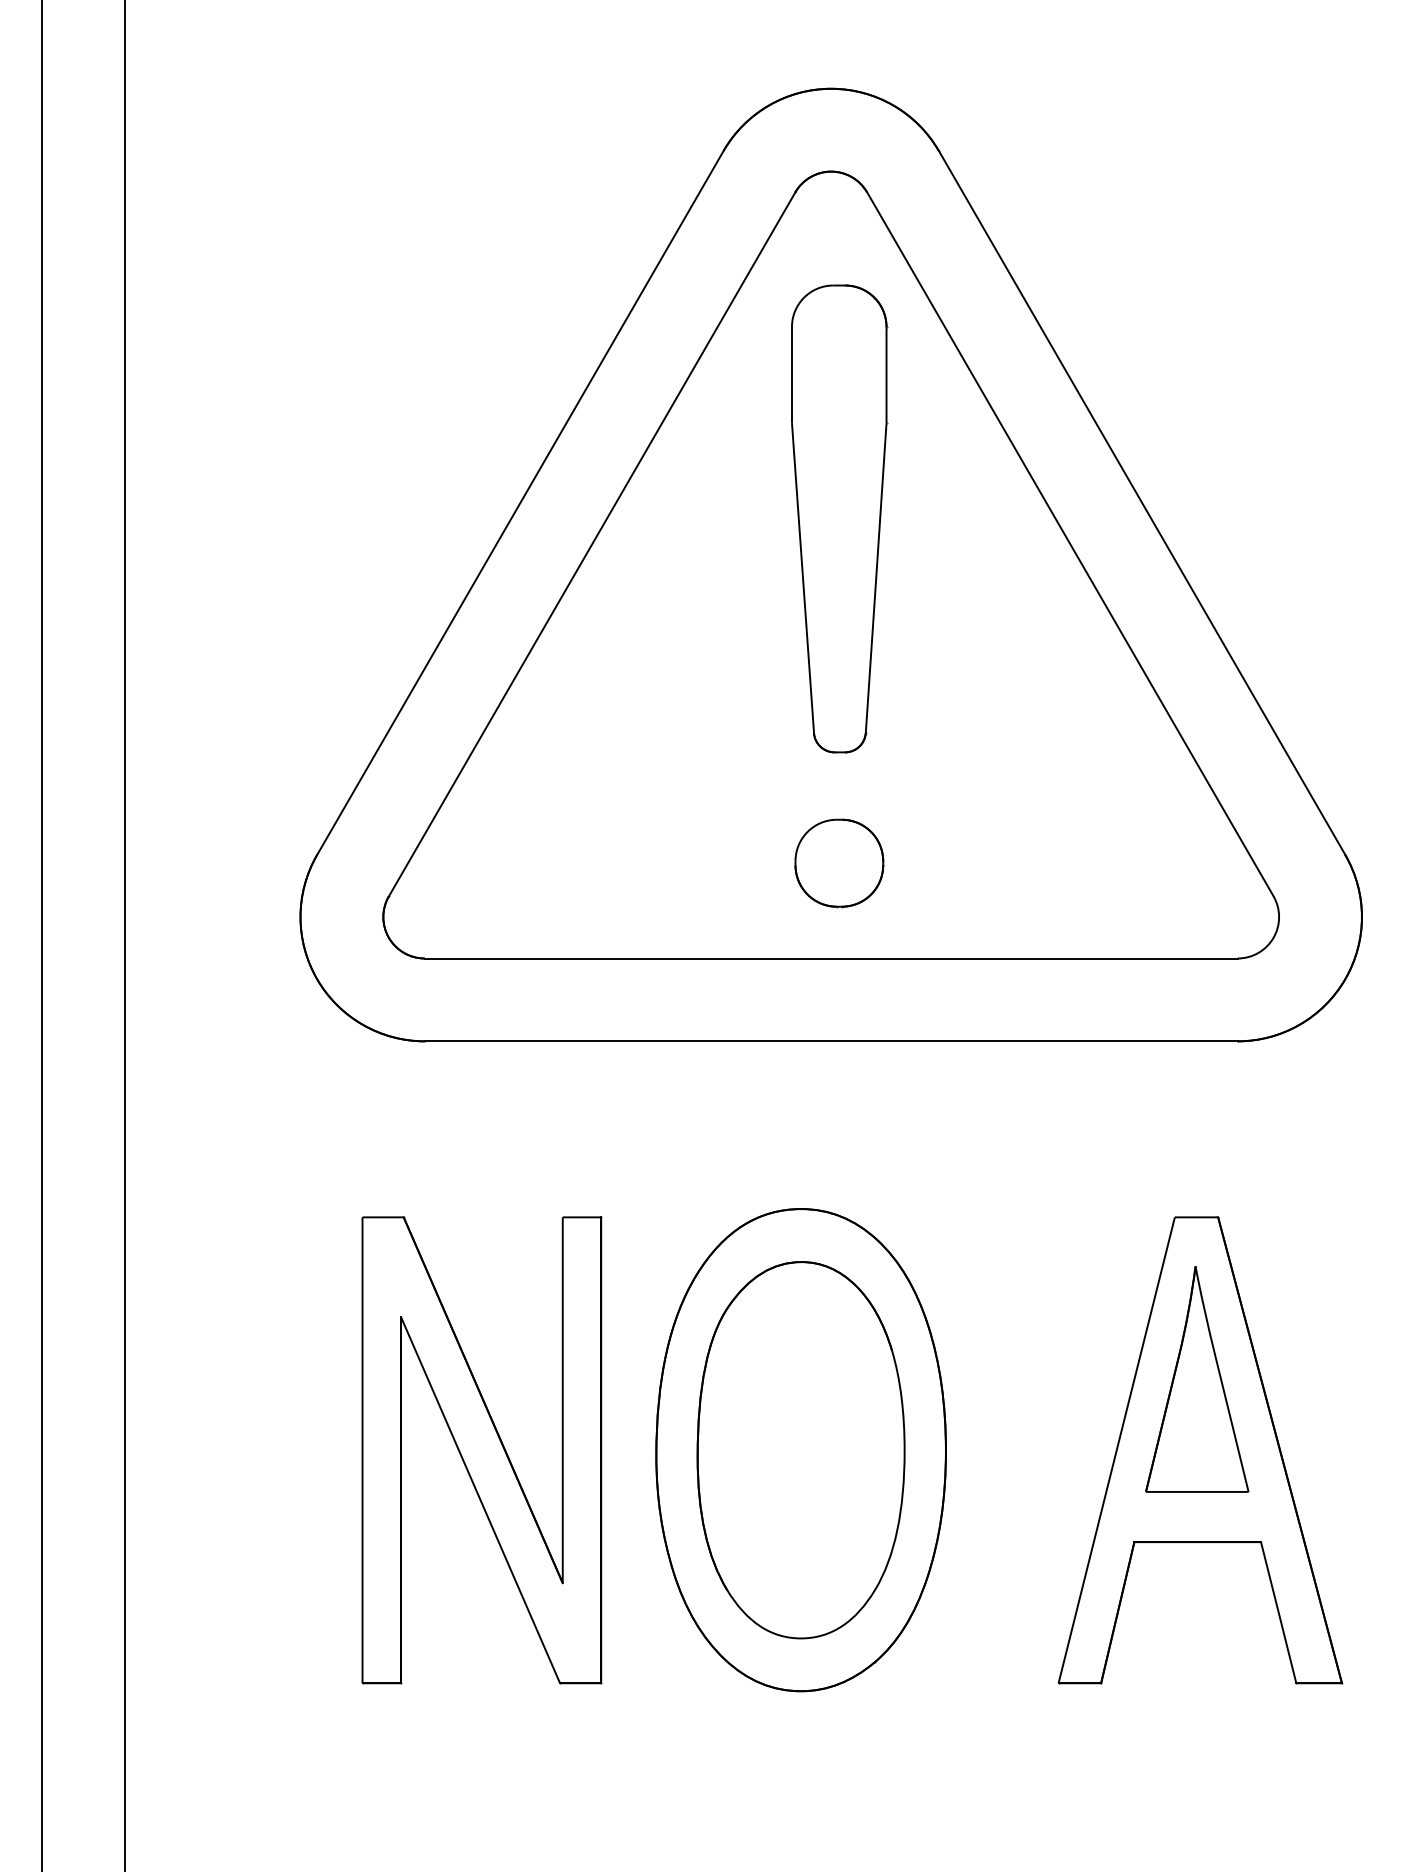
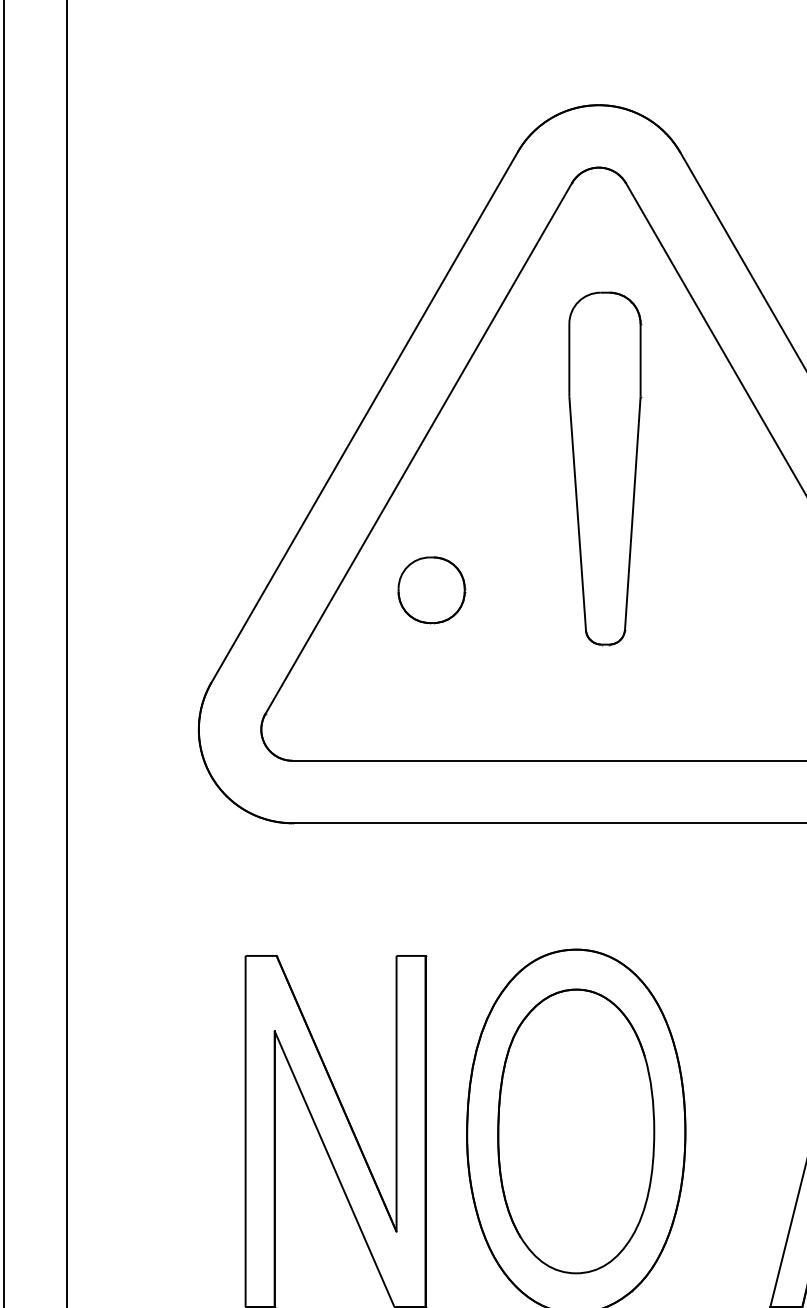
part: (839, 518) -> (605, 468), moved
part: (839, 863) -> (431, 590), moved

